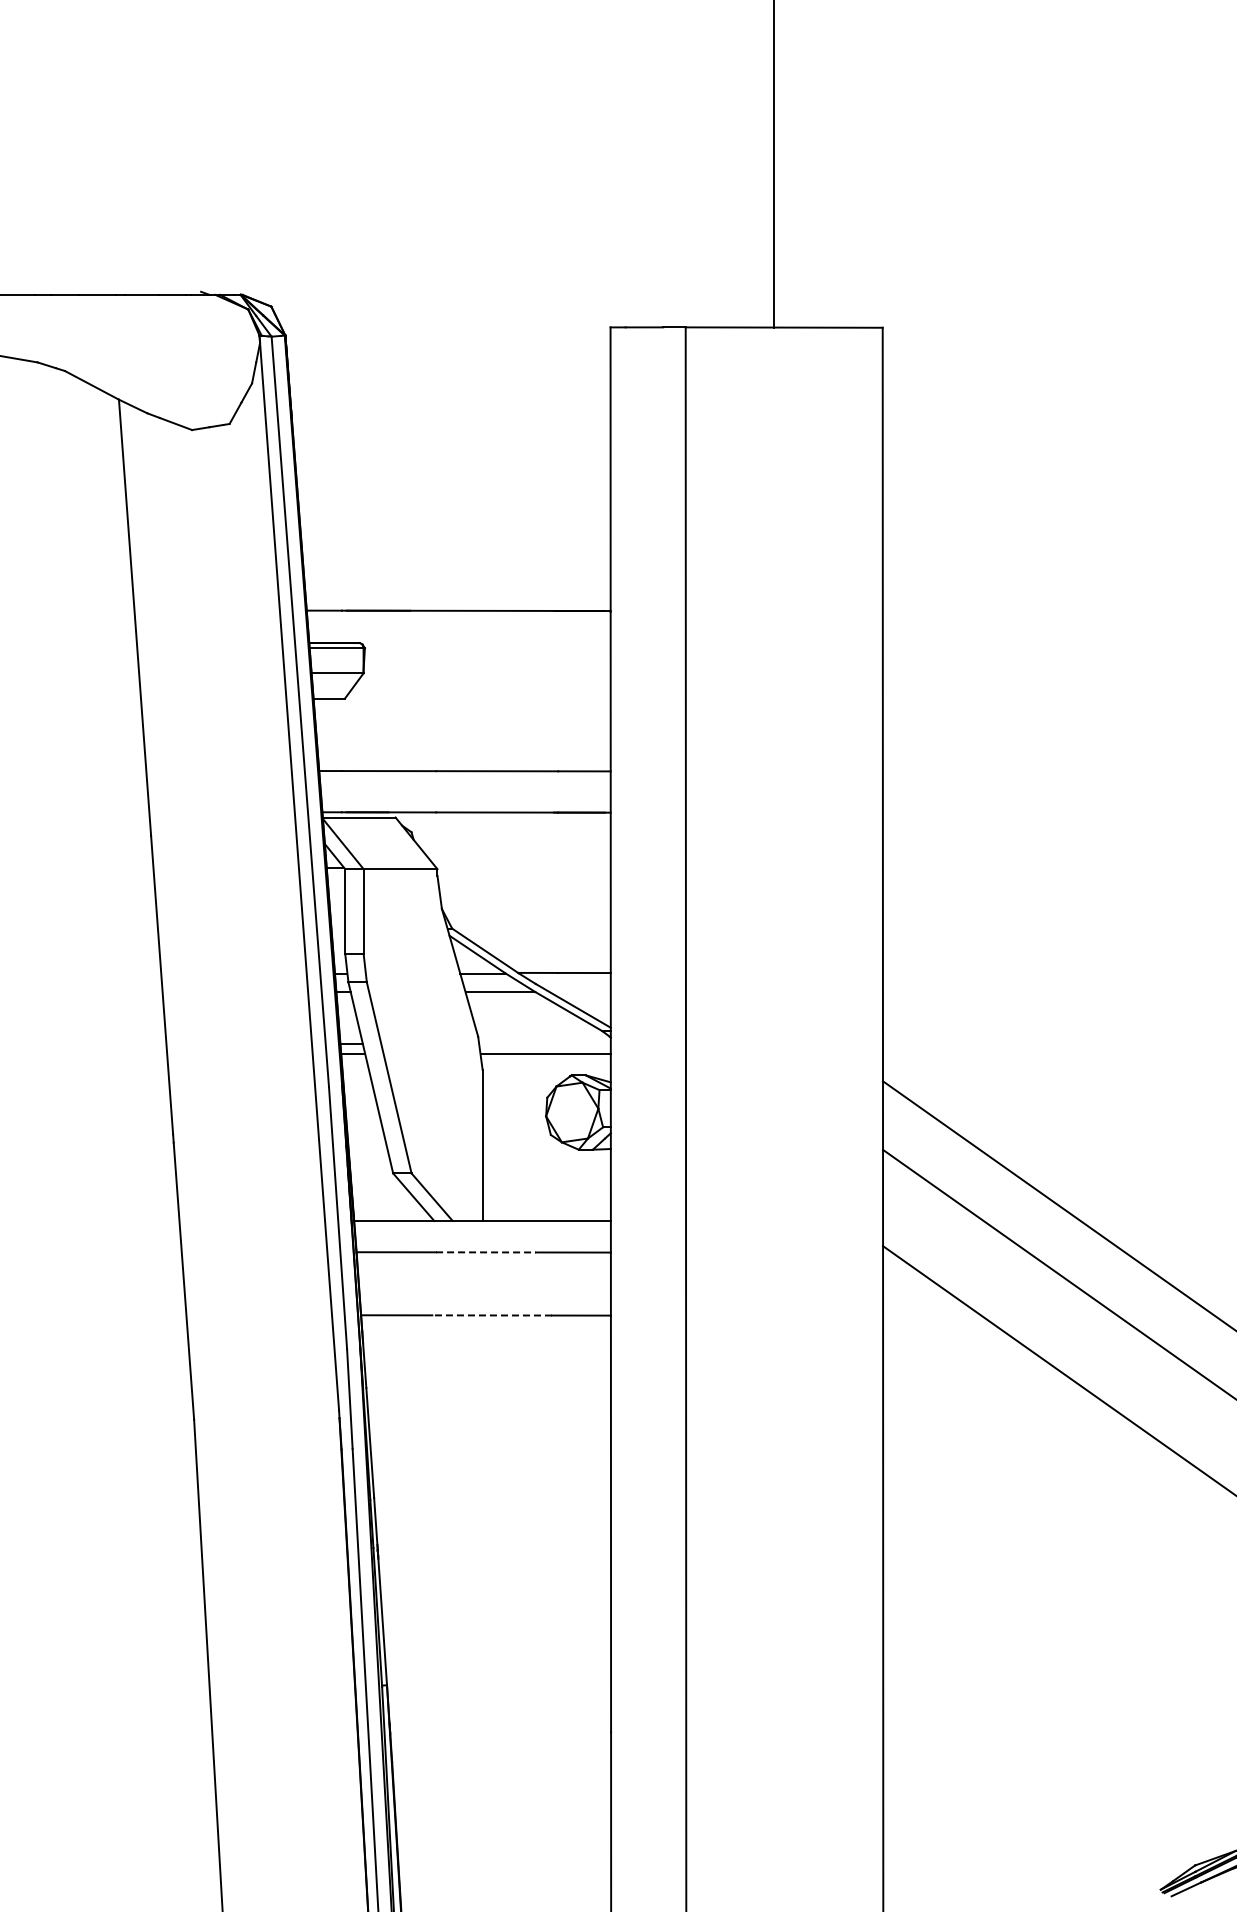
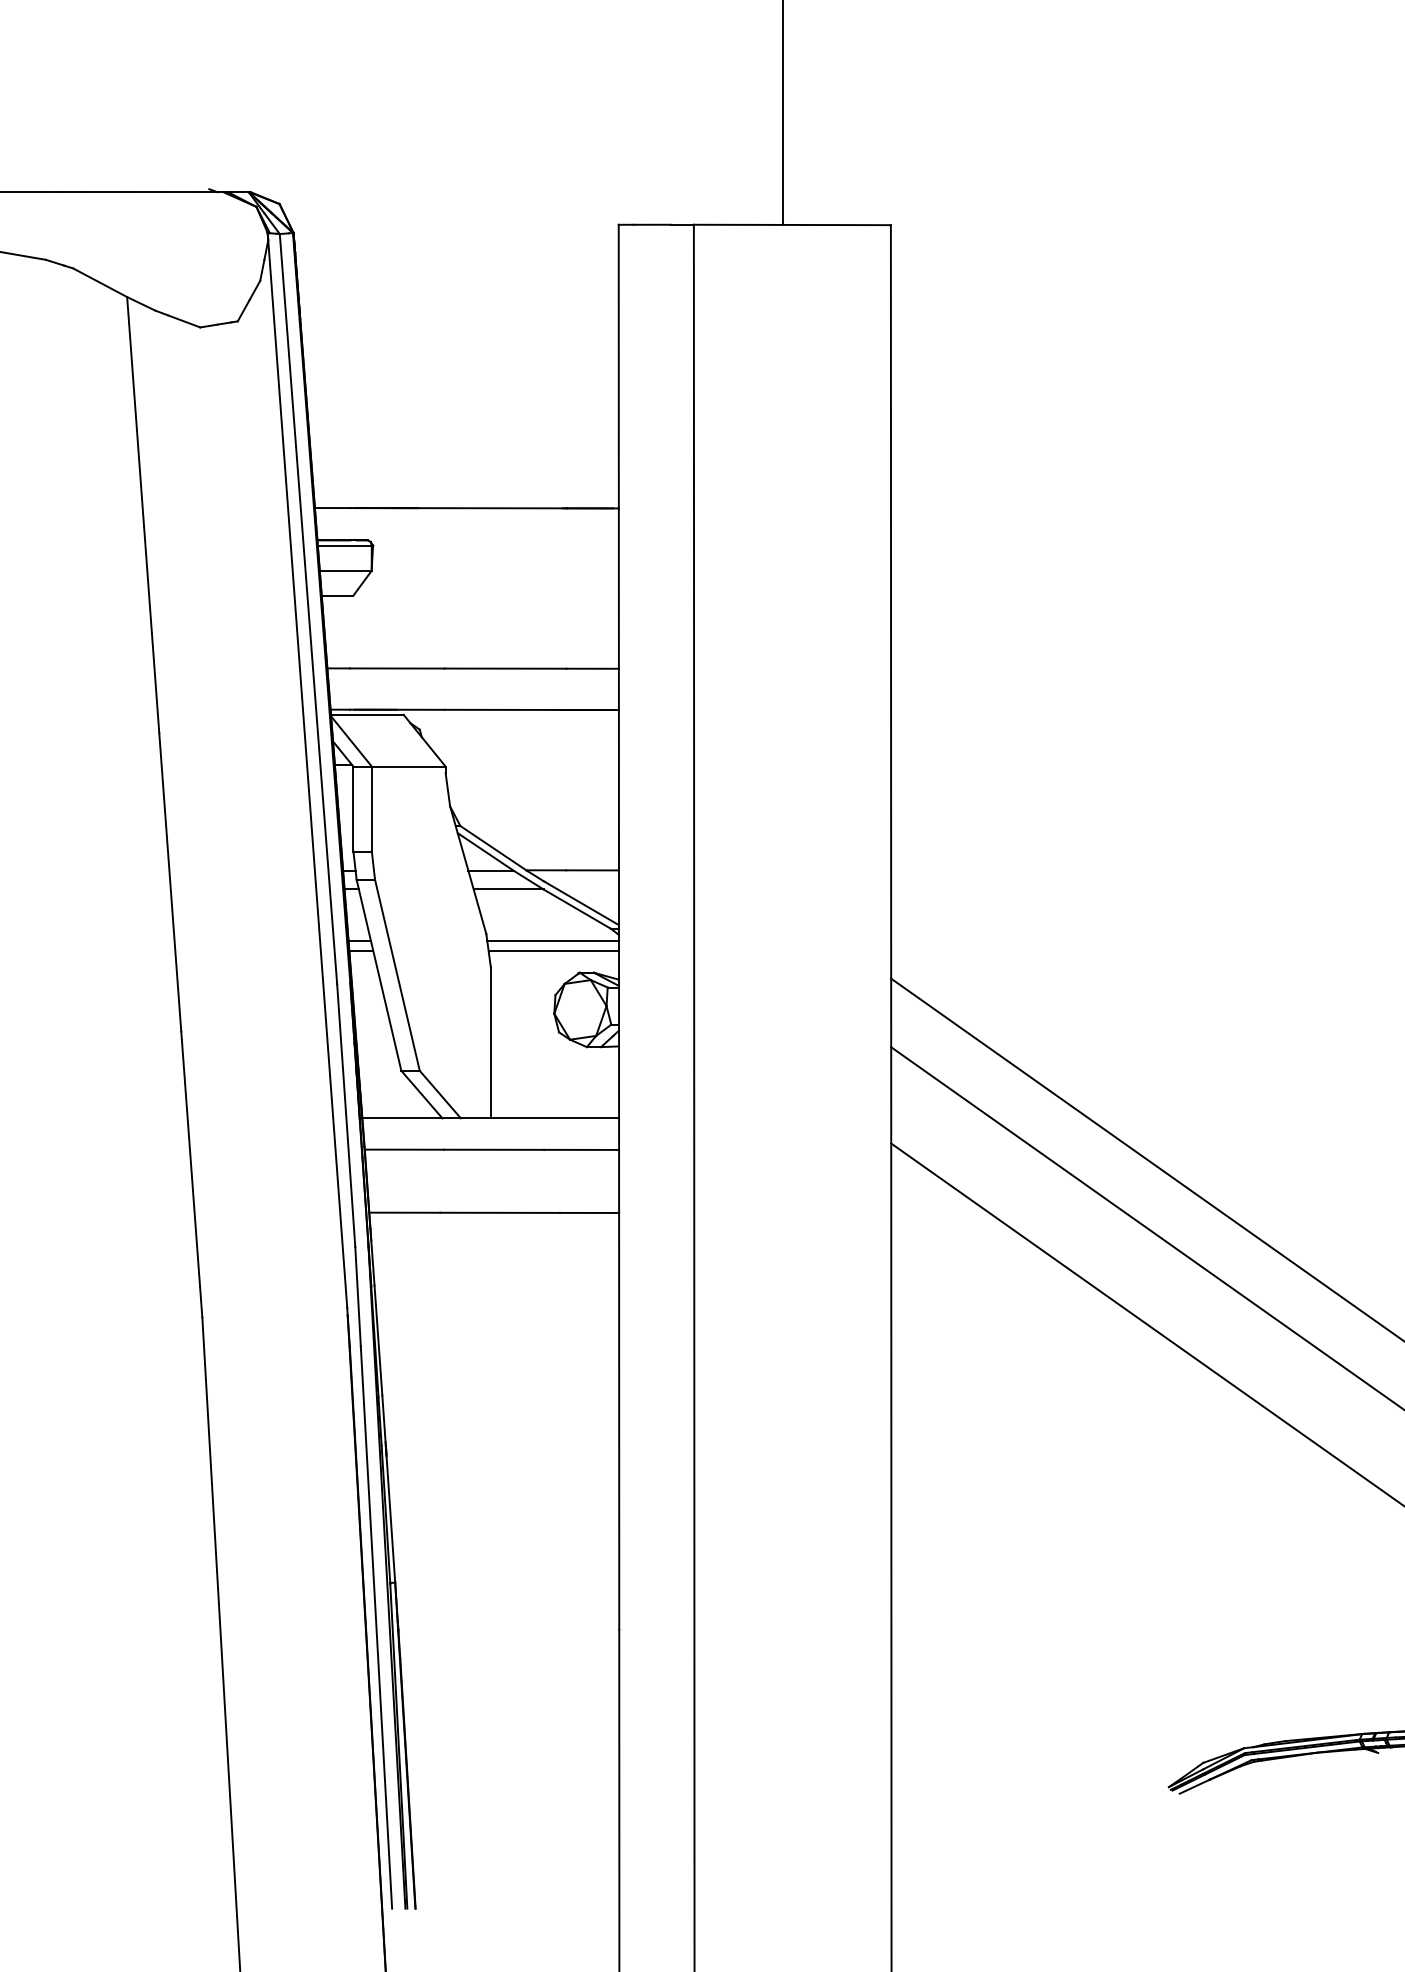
line: (545, 1044) -> (553, 941), added
line: (486, 1252) -> (494, 1149), dashed -> solid
line: (492, 1315) -> (500, 1212), dashed -> solid

